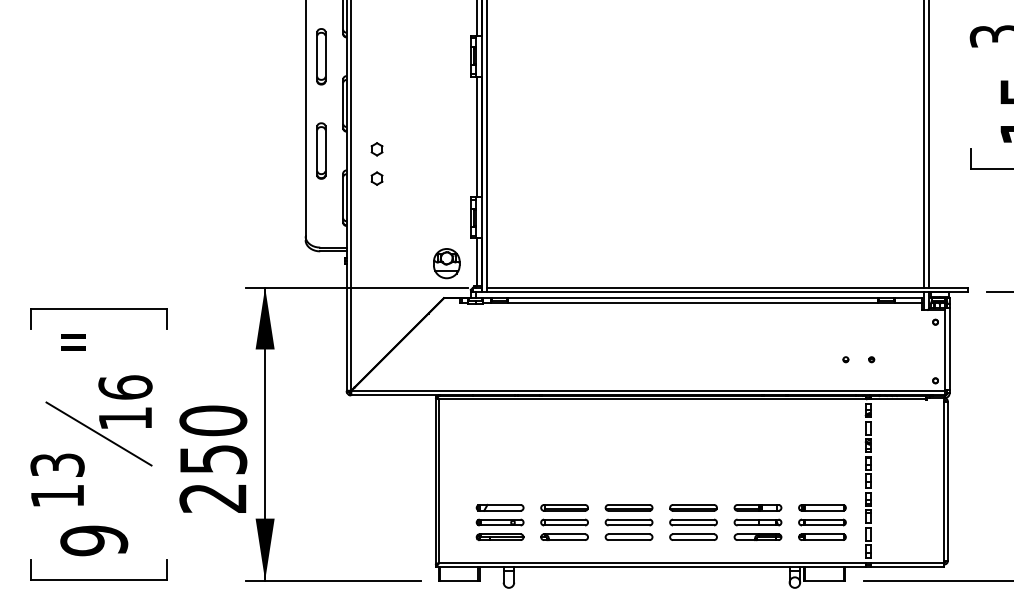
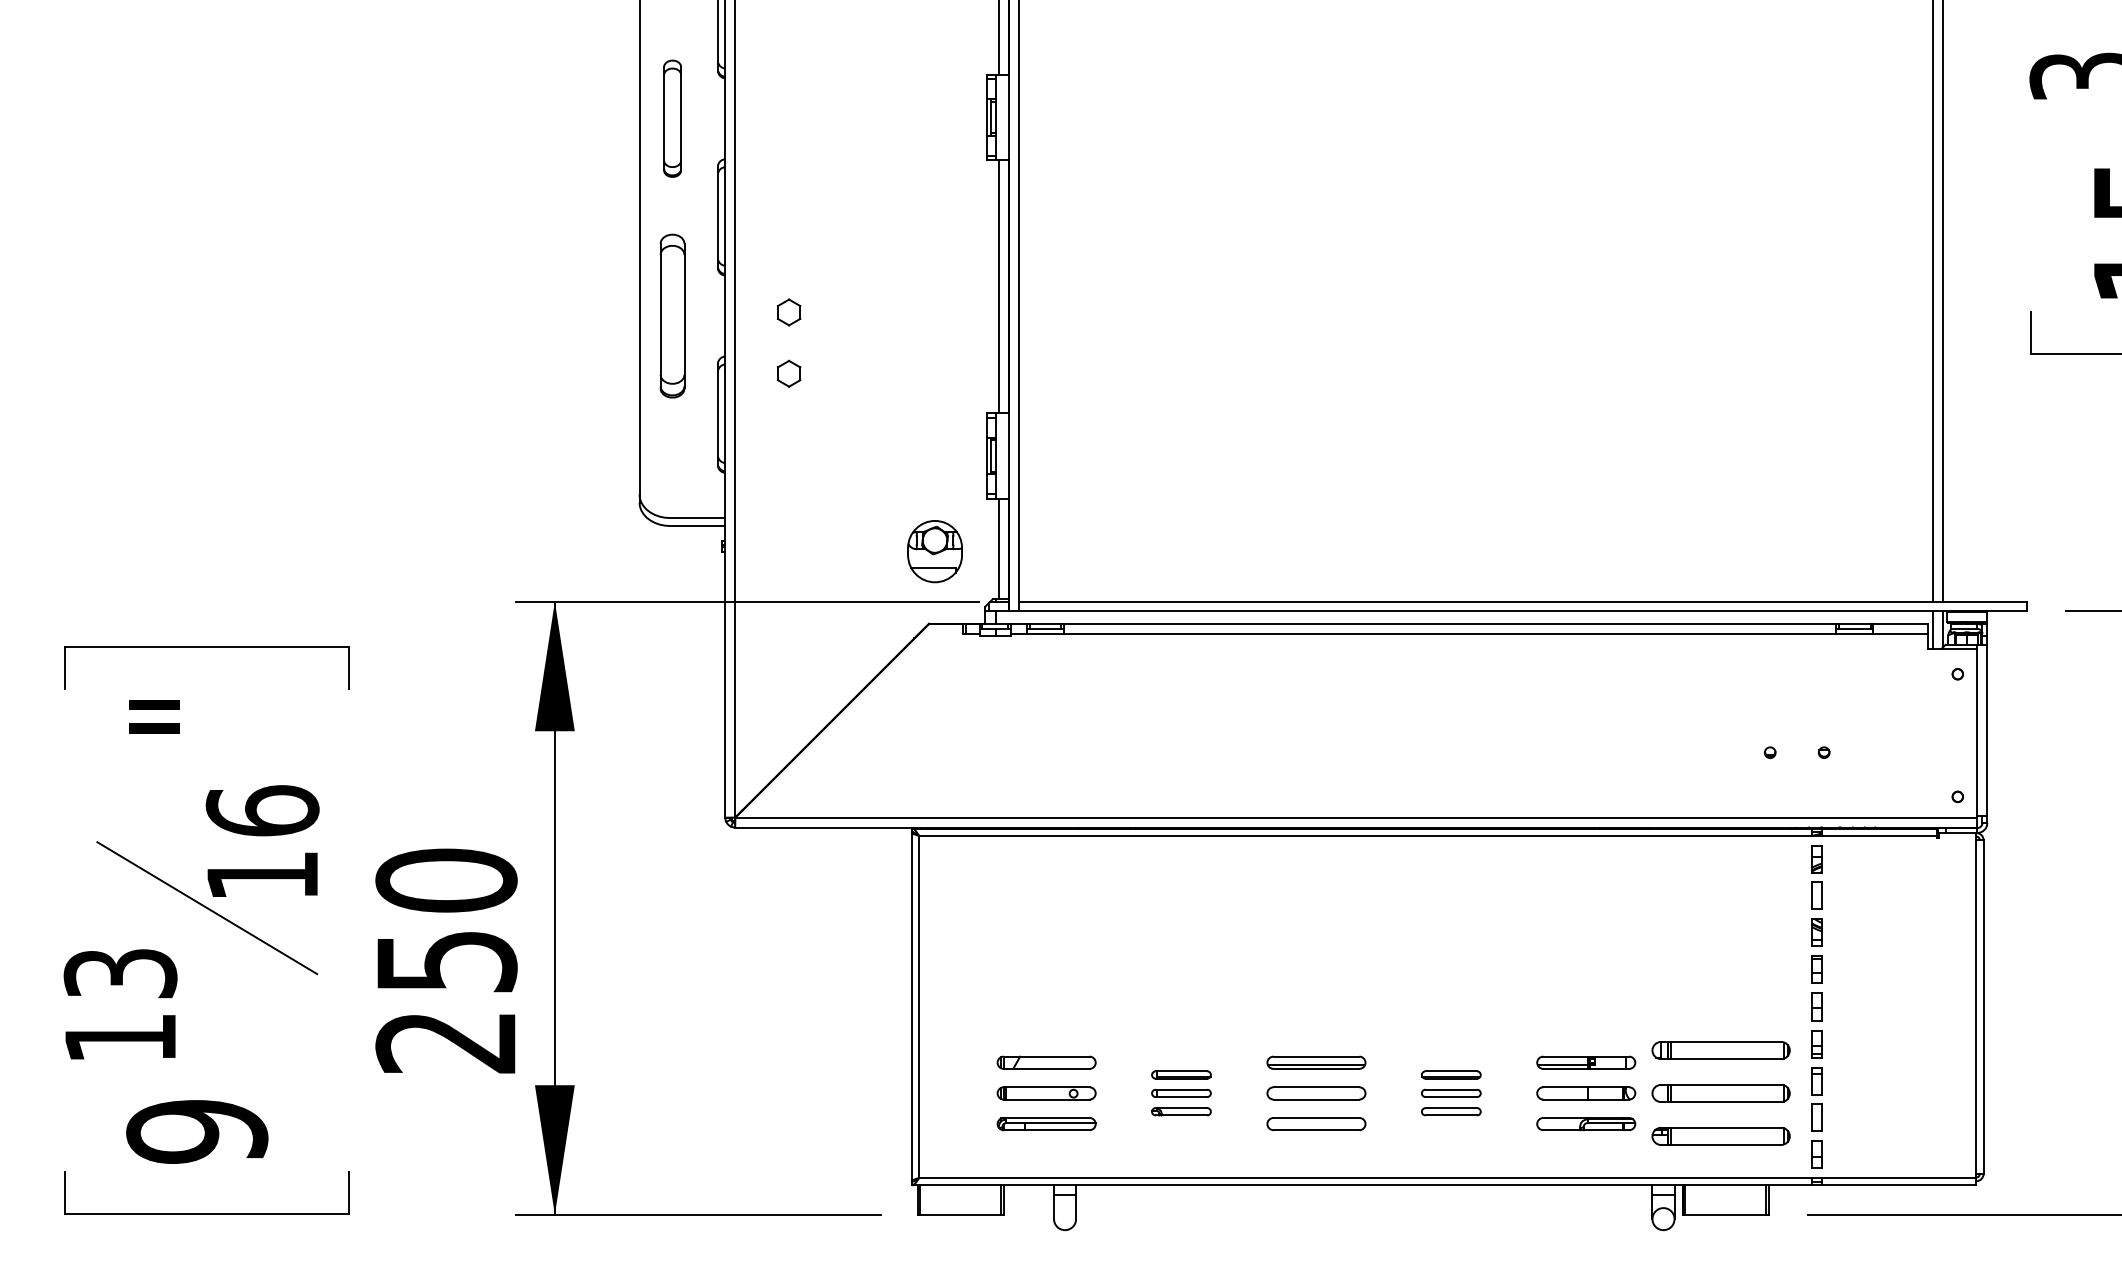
part: (321, 150) -> (672, 314), size x1.4
part: (564, 522) -> (1181, 1093), size x0.6
part: (693, 522) -> (1451, 1093), size x0.6
part: (822, 522) -> (1721, 1093), size x1.4

